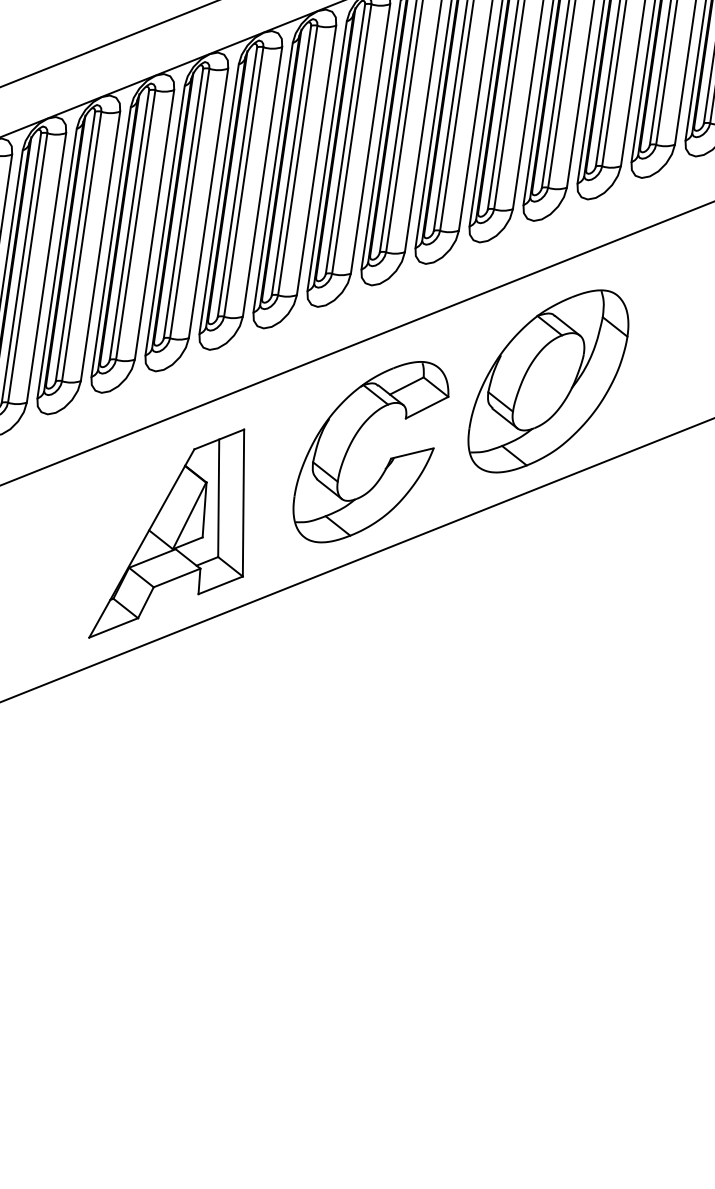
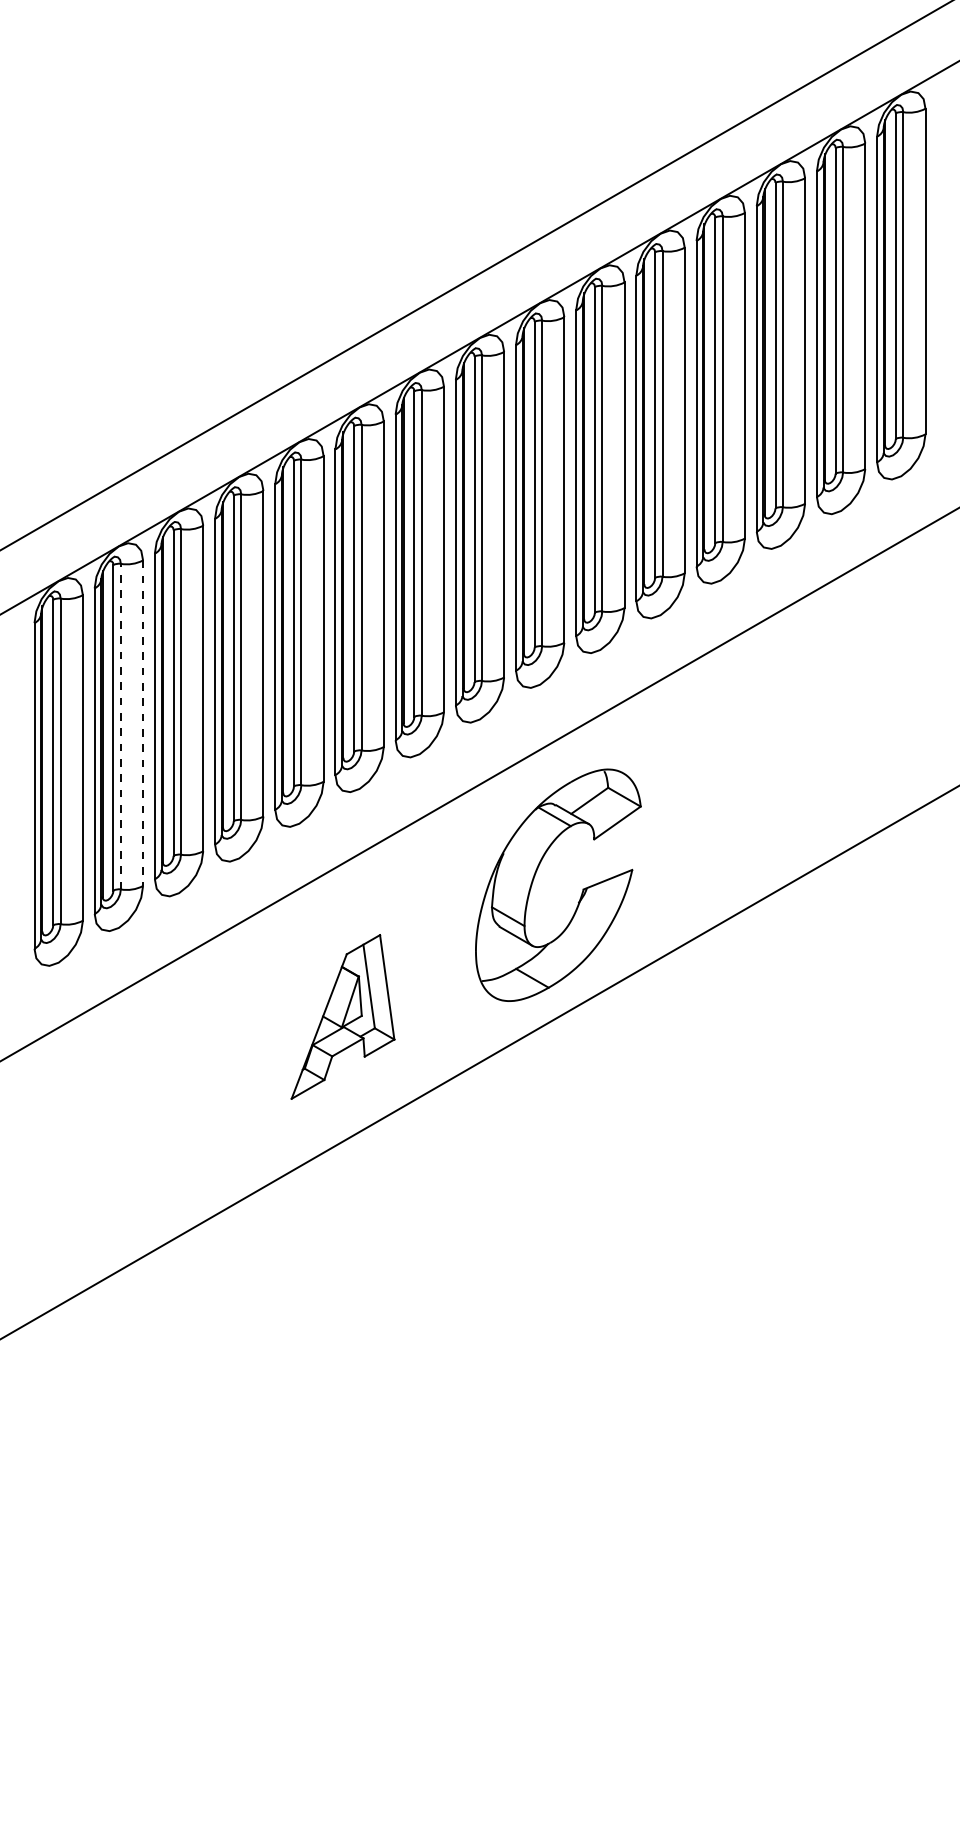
line: (27, 267) -> (120, 726), solid -> dashed
line: (46, 268) -> (143, 723), solid -> dashed
part: (548, 381) -> (756, 770), removed
part: (176, 534) -> (342, 1016), size x0.6

